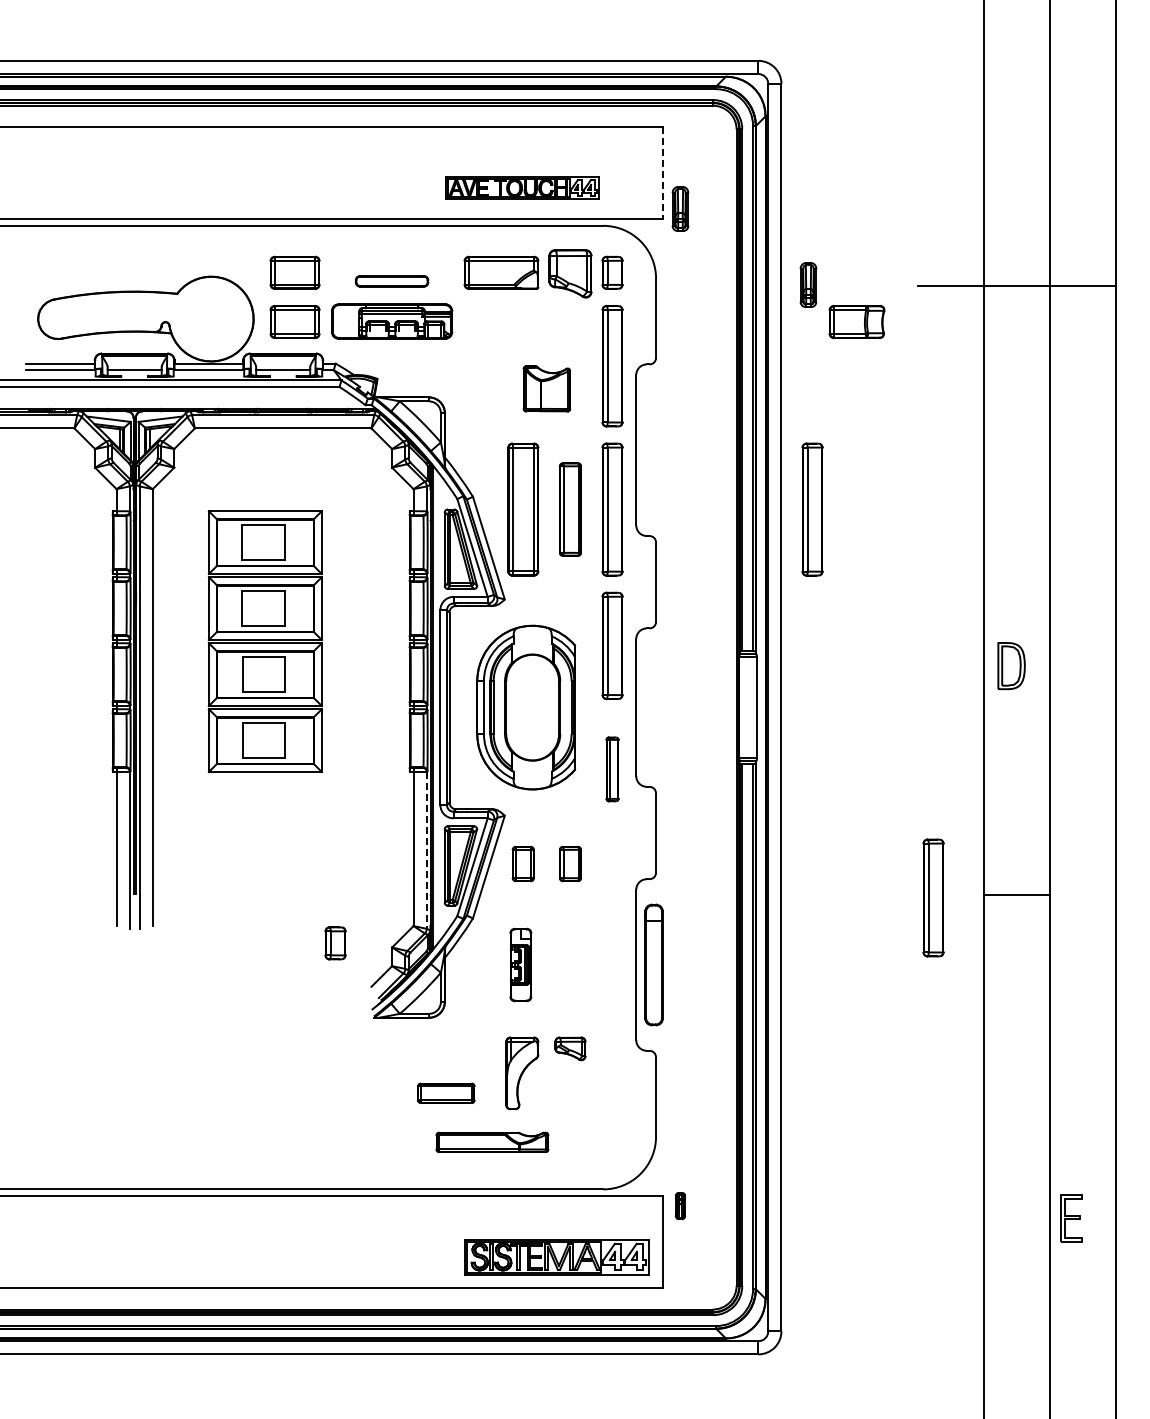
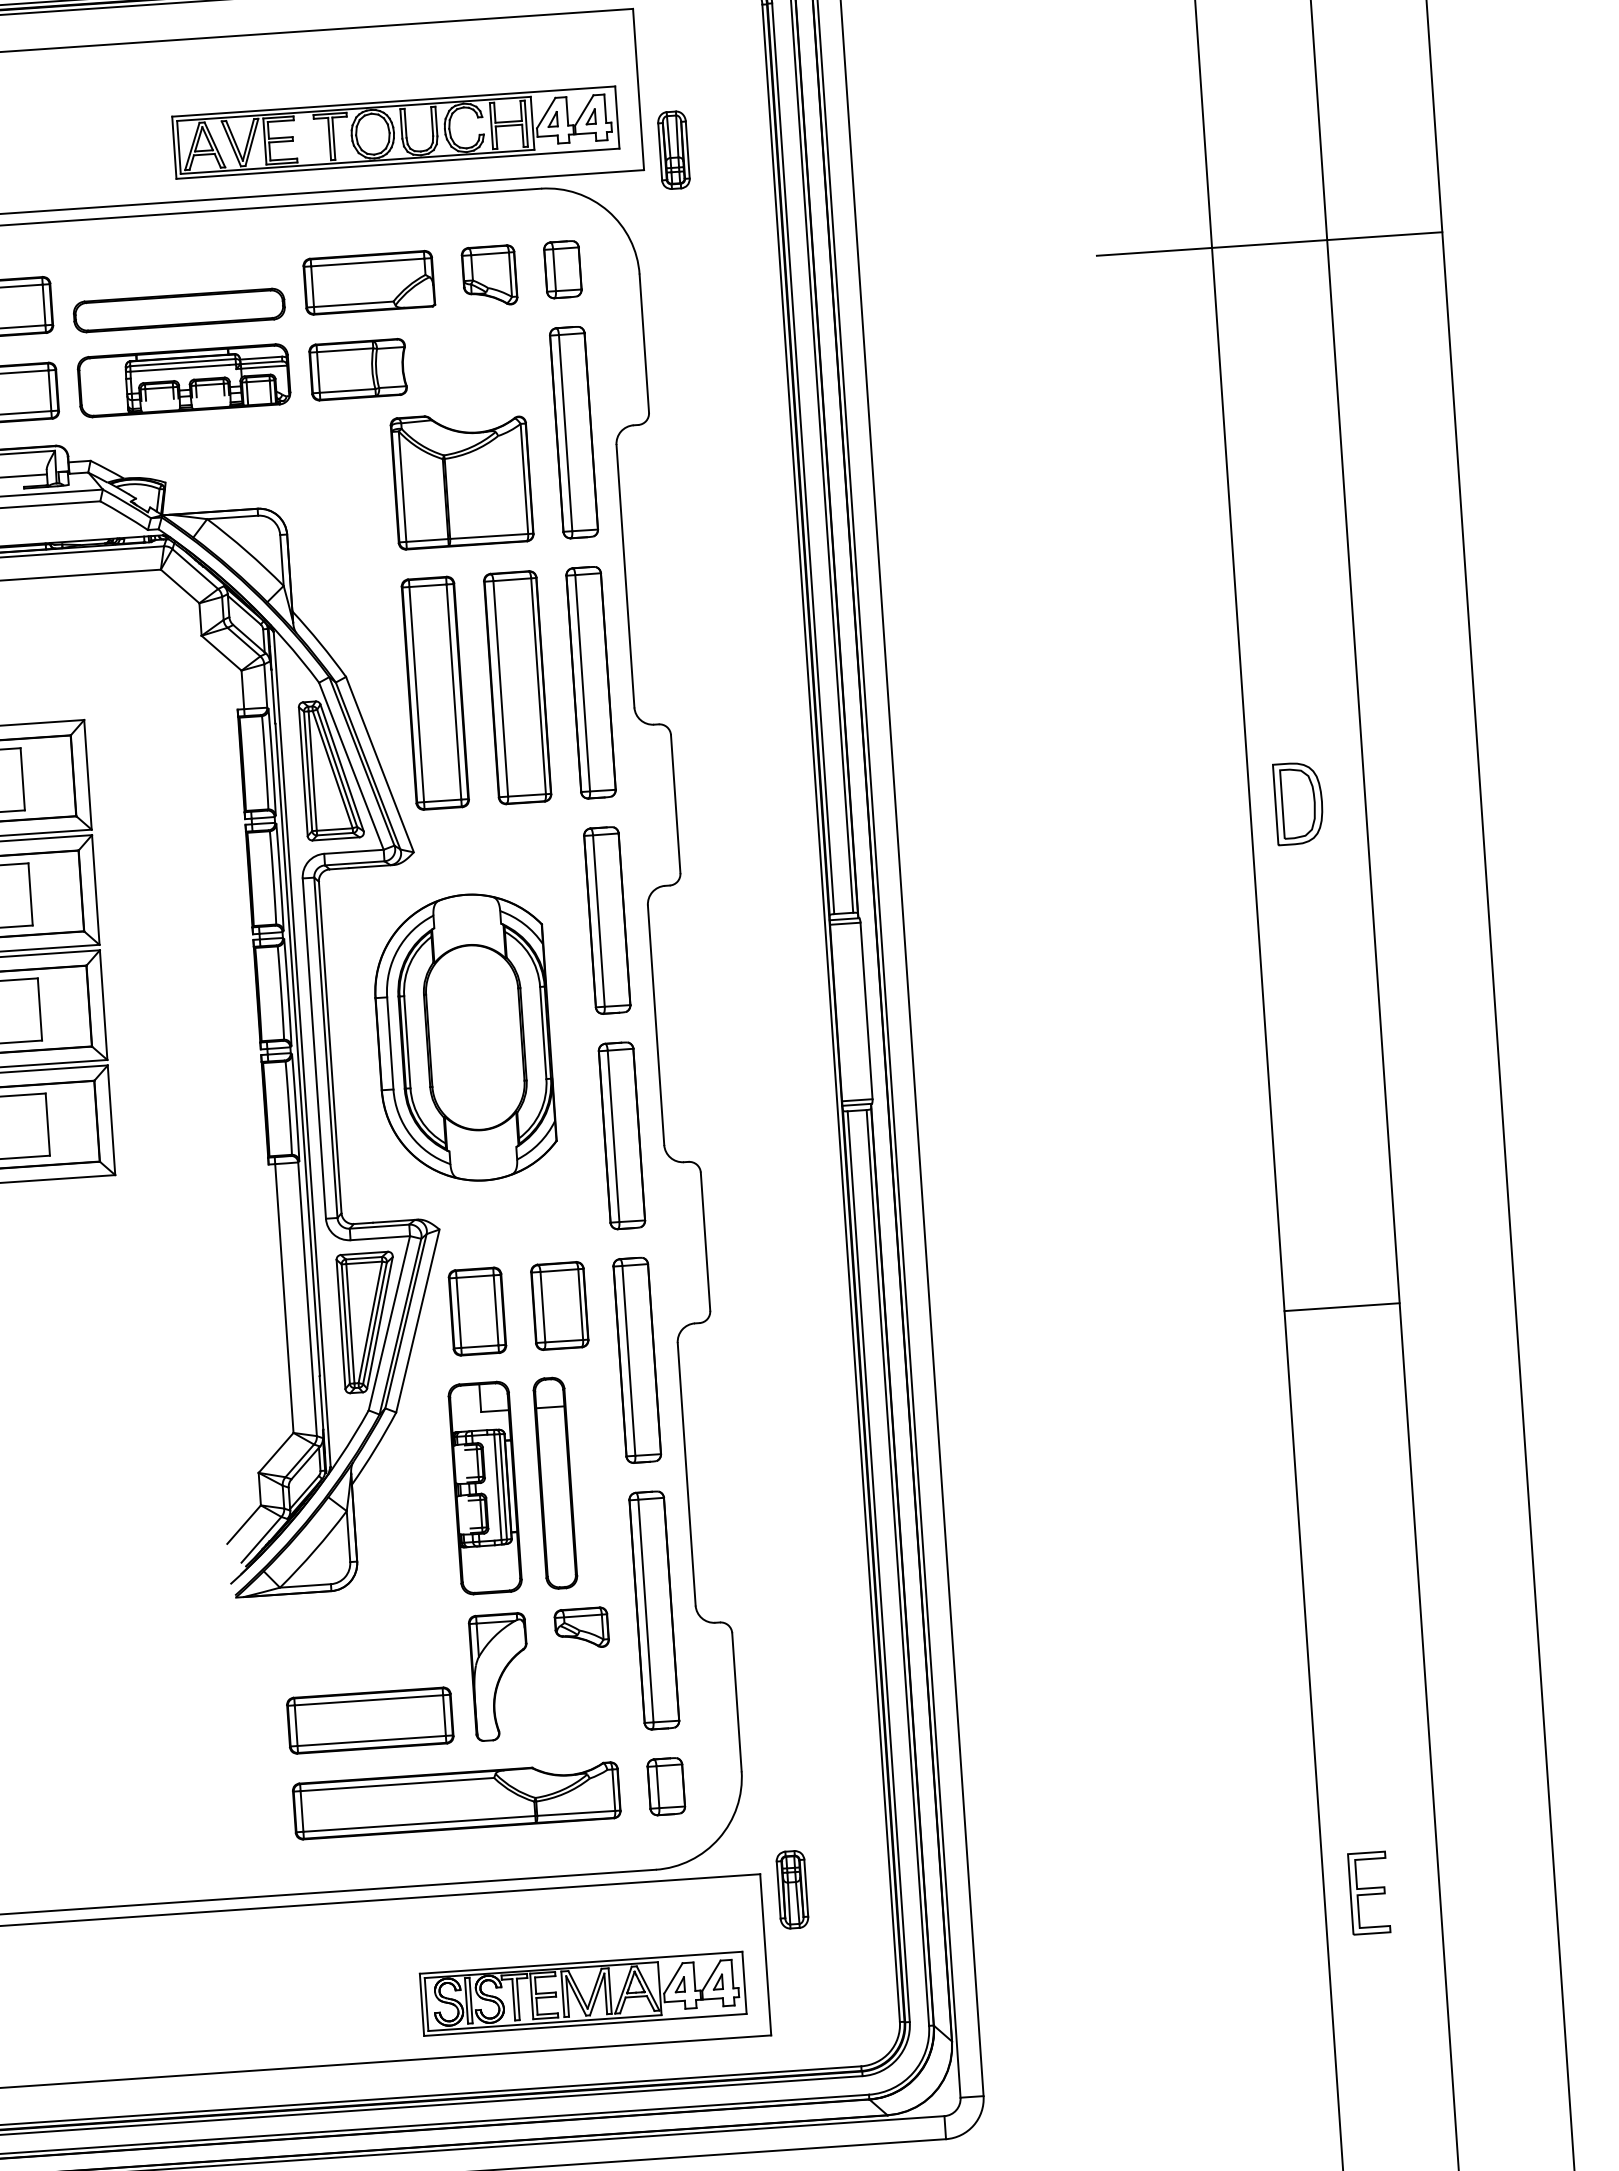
line: (662, 173) -> (638, 90), dashed -> solid
part: (522, 187) -> (395, 131), size x1.67
part: (570, 273) -> (489, 275), size x0.71
part: (391, 281) -> (178, 310), size x1.67
part: (808, 284) -> (906, 266), removed
part: (856, 322) -> (357, 370), moved
part: (546, 388) -> (461, 479), size x1.67
part: (570, 509) -> (517, 687), size x1.43
part: (812, 509) -> (939, 658), removed
part: (1011, 666) -> (1298, 804), moved
part: (612, 769) -> (621, 1136), size x1.67
line: (426, 850) -> (307, 1299), dashed -> solid
part: (523, 863) -> (477, 1310), size x1.43
part: (570, 863) -> (559, 1305), size x1.43
part: (933, 897) -> (637, 1359), moved
part: (335, 943) -> (666, 1786), moved
part: (520, 964) -> (484, 1487), size x1.67
part: (653, 964) -> (554, 1482), moved
part: (612, 1041) -> (654, 1610), added
part: (446, 1093) -> (370, 1721), size x1.67
part: (492, 1142) -> (456, 1801), size x1.67
part: (680, 1205) -> (792, 1888), size x1.67
part: (1071, 1218) -> (1369, 1893), moved

